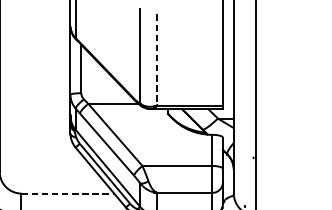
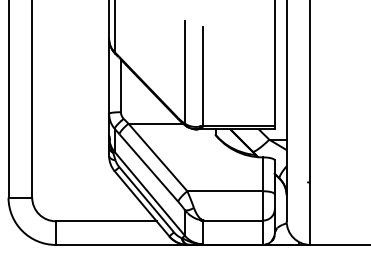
line: (157, 60) -> (203, 76), dashed -> solid
line: (68, 193) -> (106, 221), dashed -> solid

